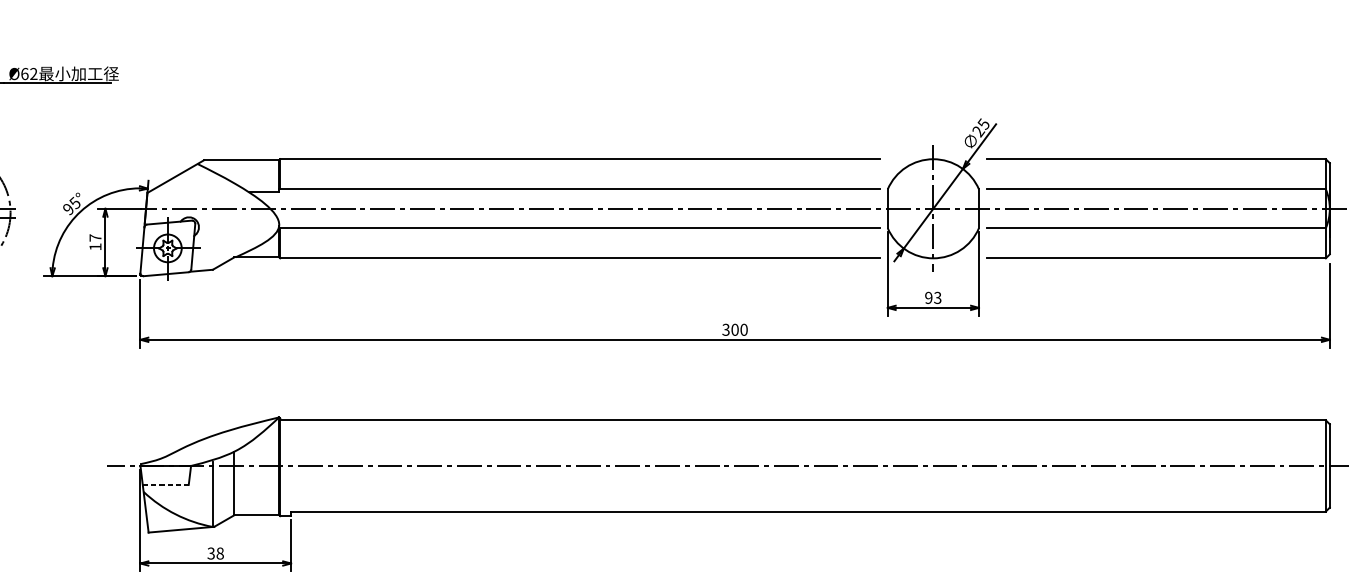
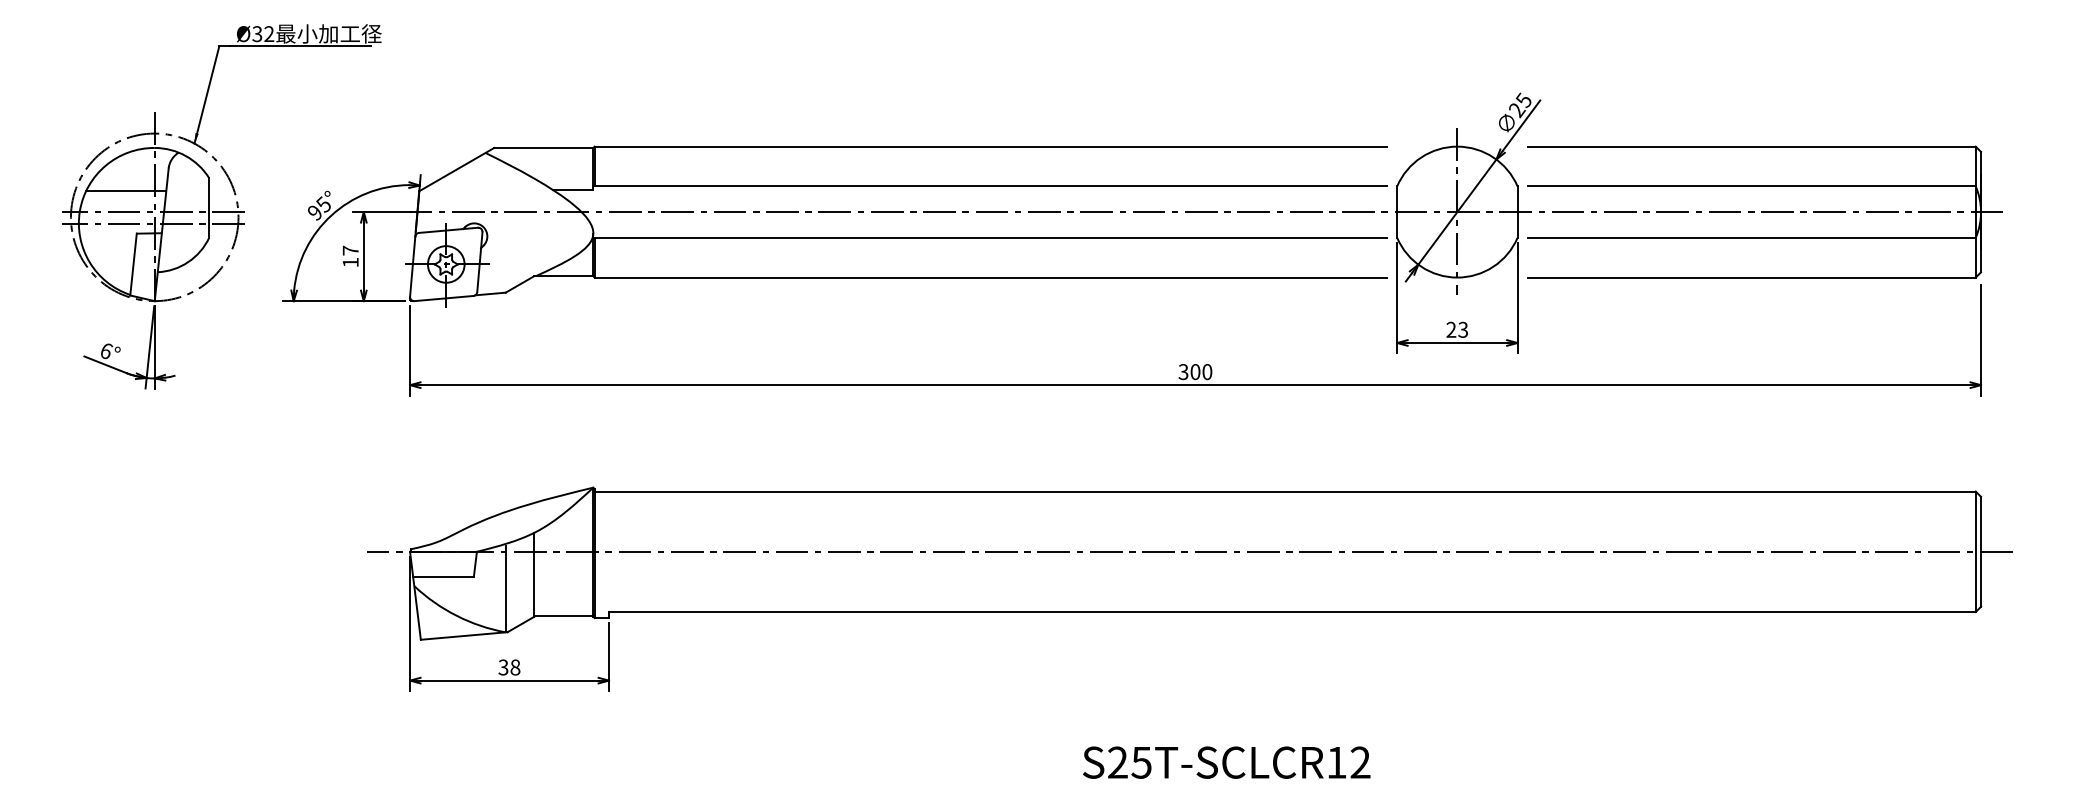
text: (24, 74) -> (257, 34), Ø62 -> Ø32
text: (928, 297) -> (1451, 329), 93 -> 23
line: (166, 484) -> (444, 576), dashed -> solid

